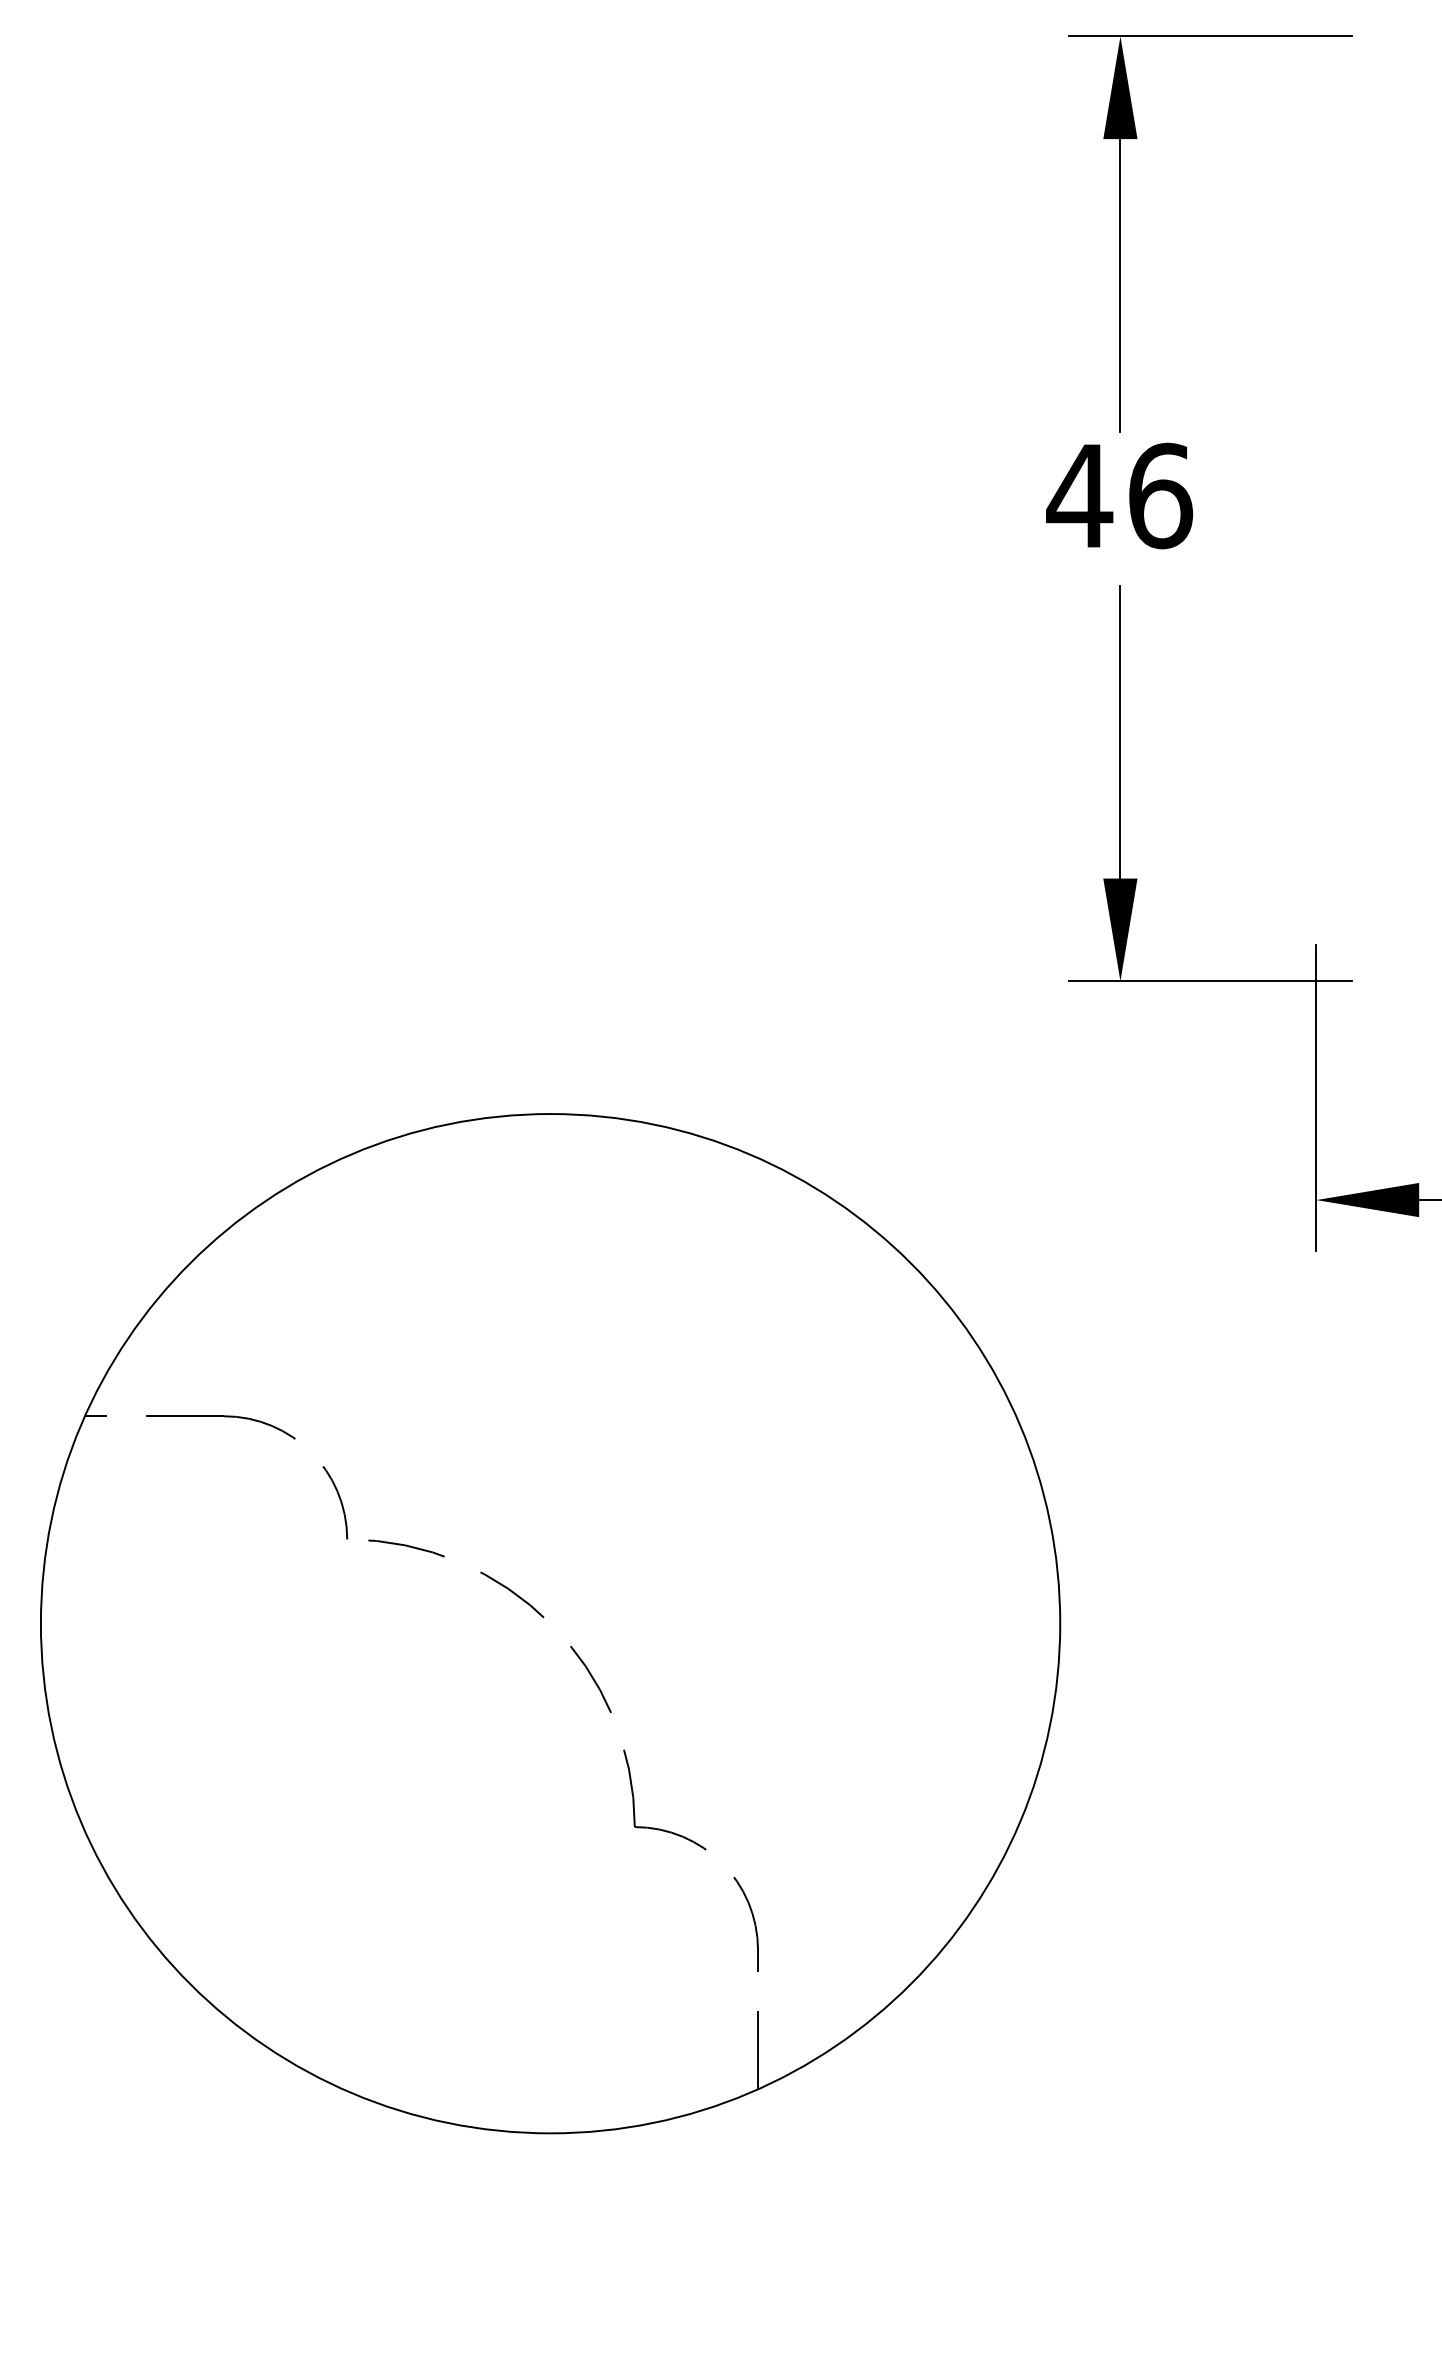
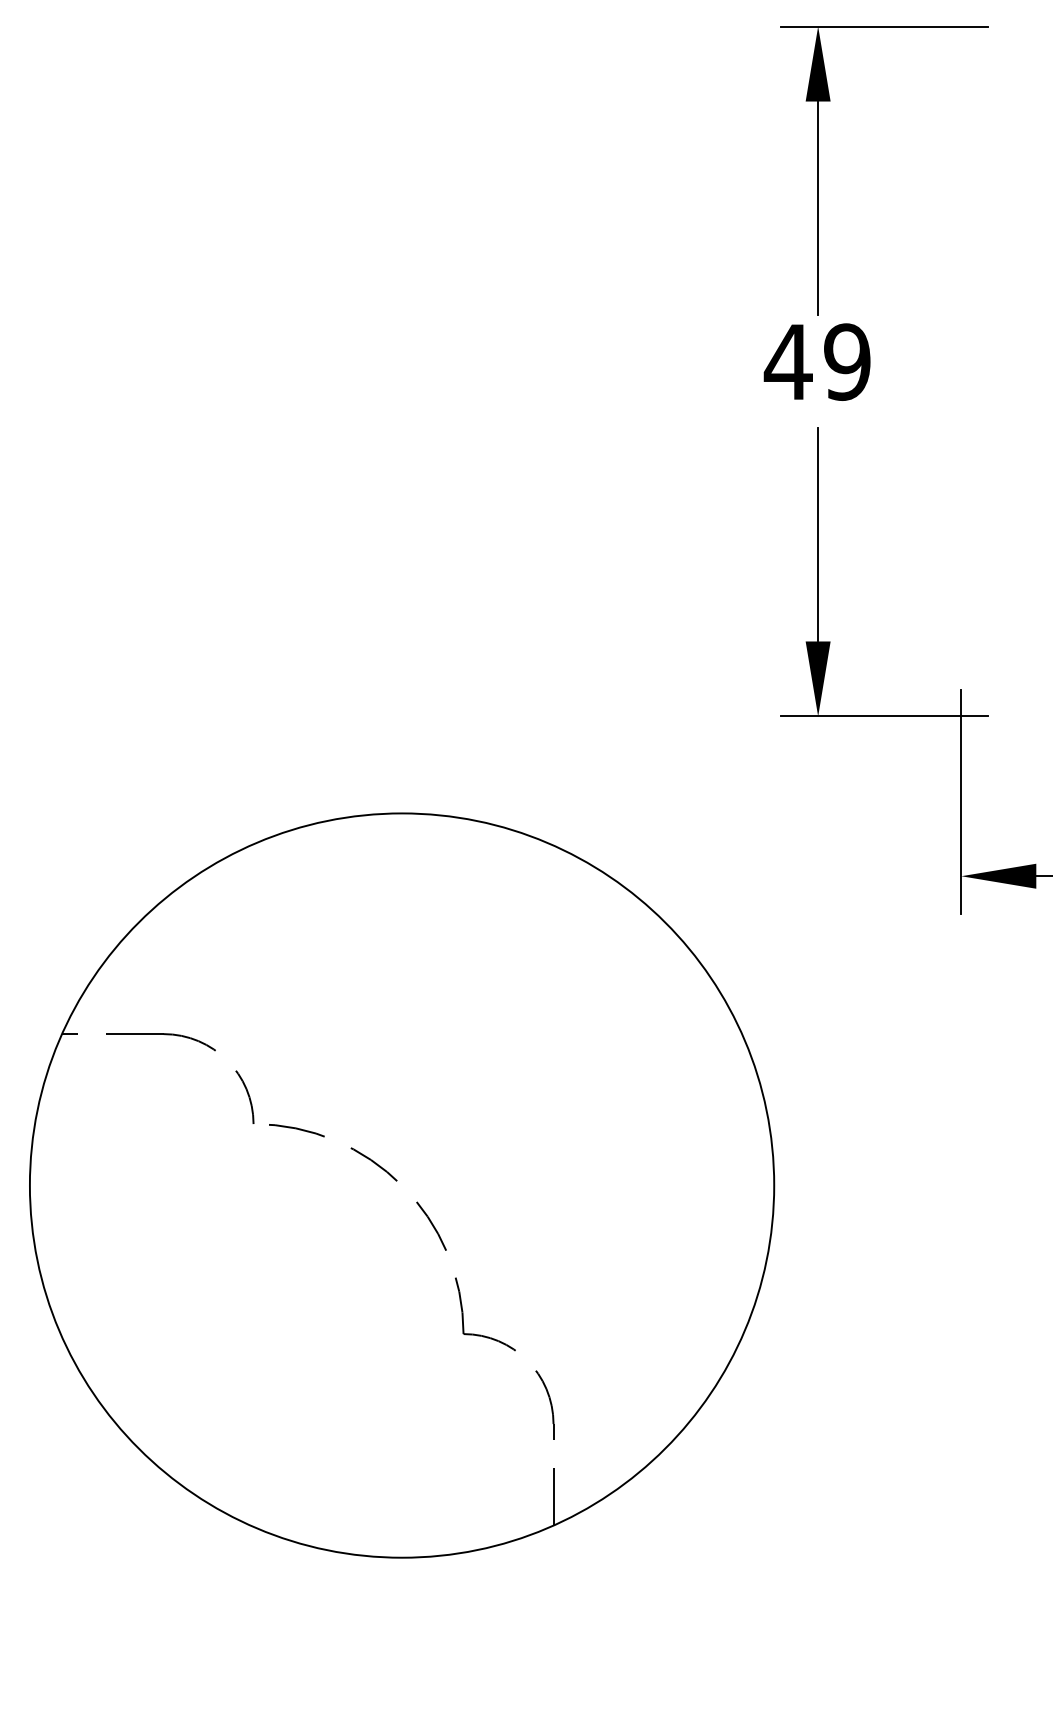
text: (1160, 495) -> (847, 361), 46 -> 49

